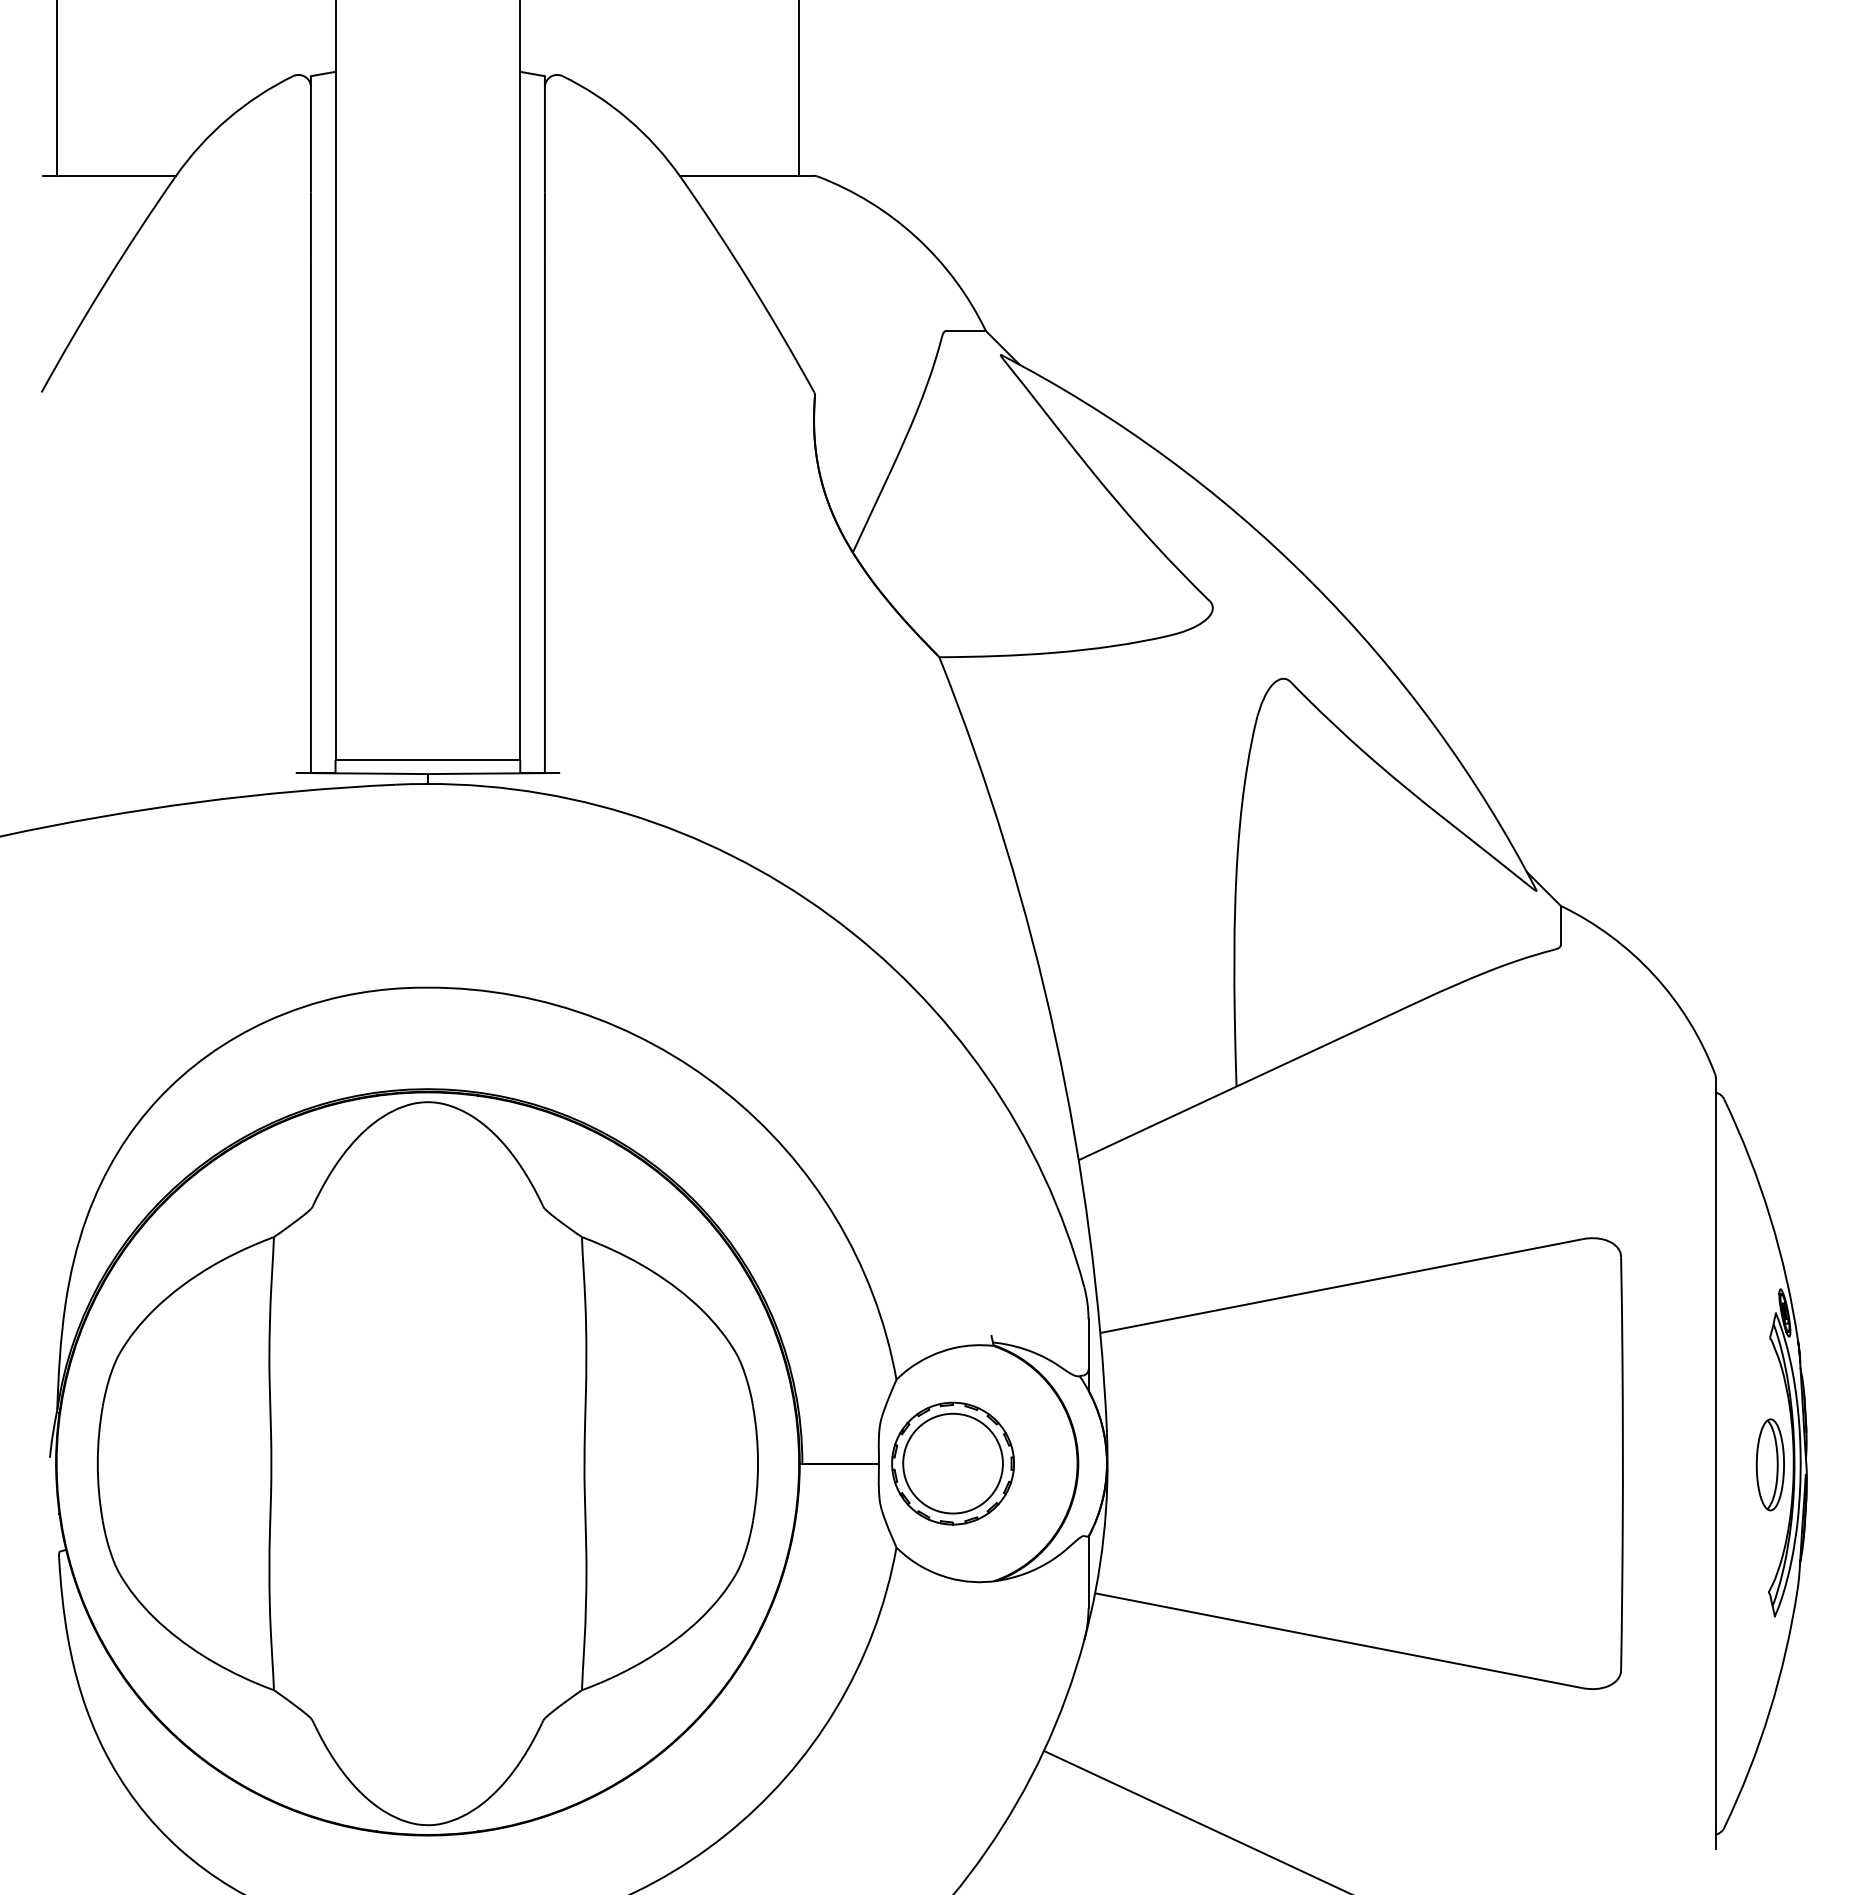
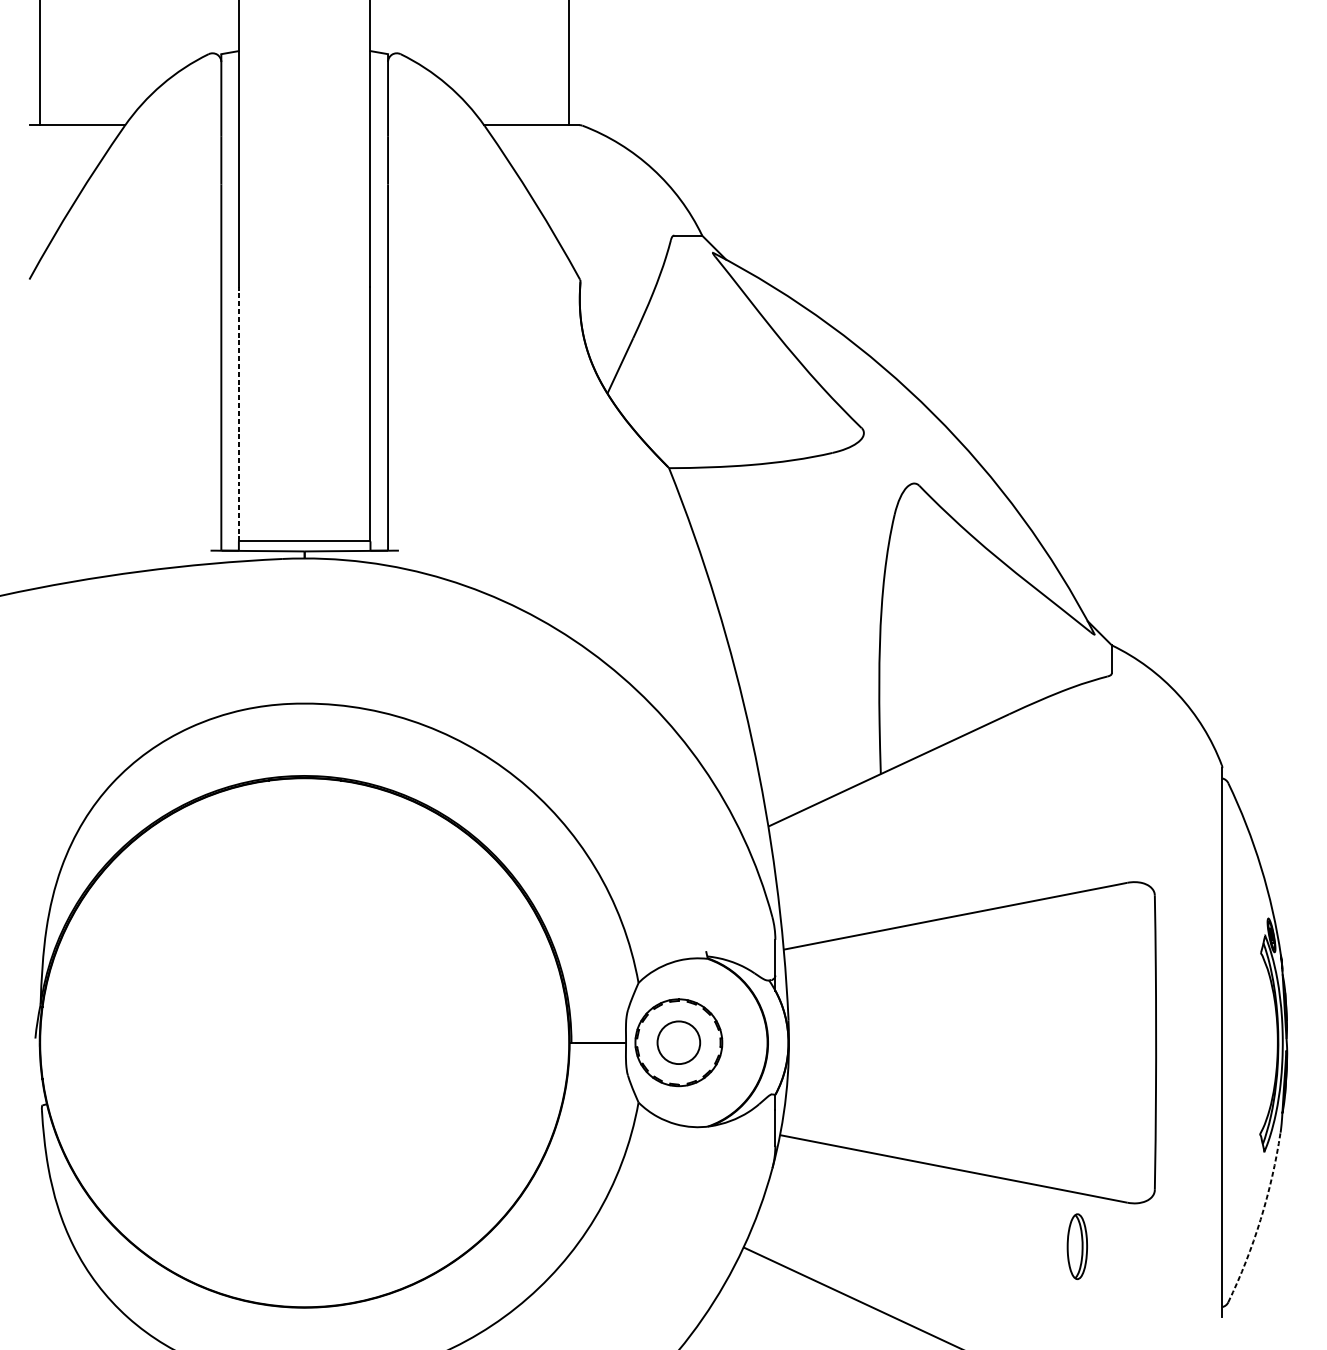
line: (335, 581) -> (238, 414), solid -> dashed
part: (427, 1463) -> (304, 1042), removed
circle: (952, 1463) -> (678, 1042), size x0.6
part: (1769, 1464) -> (1076, 1246), moved
arc: (1769, 1711) -> (1260, 1219), solid -> dashed

